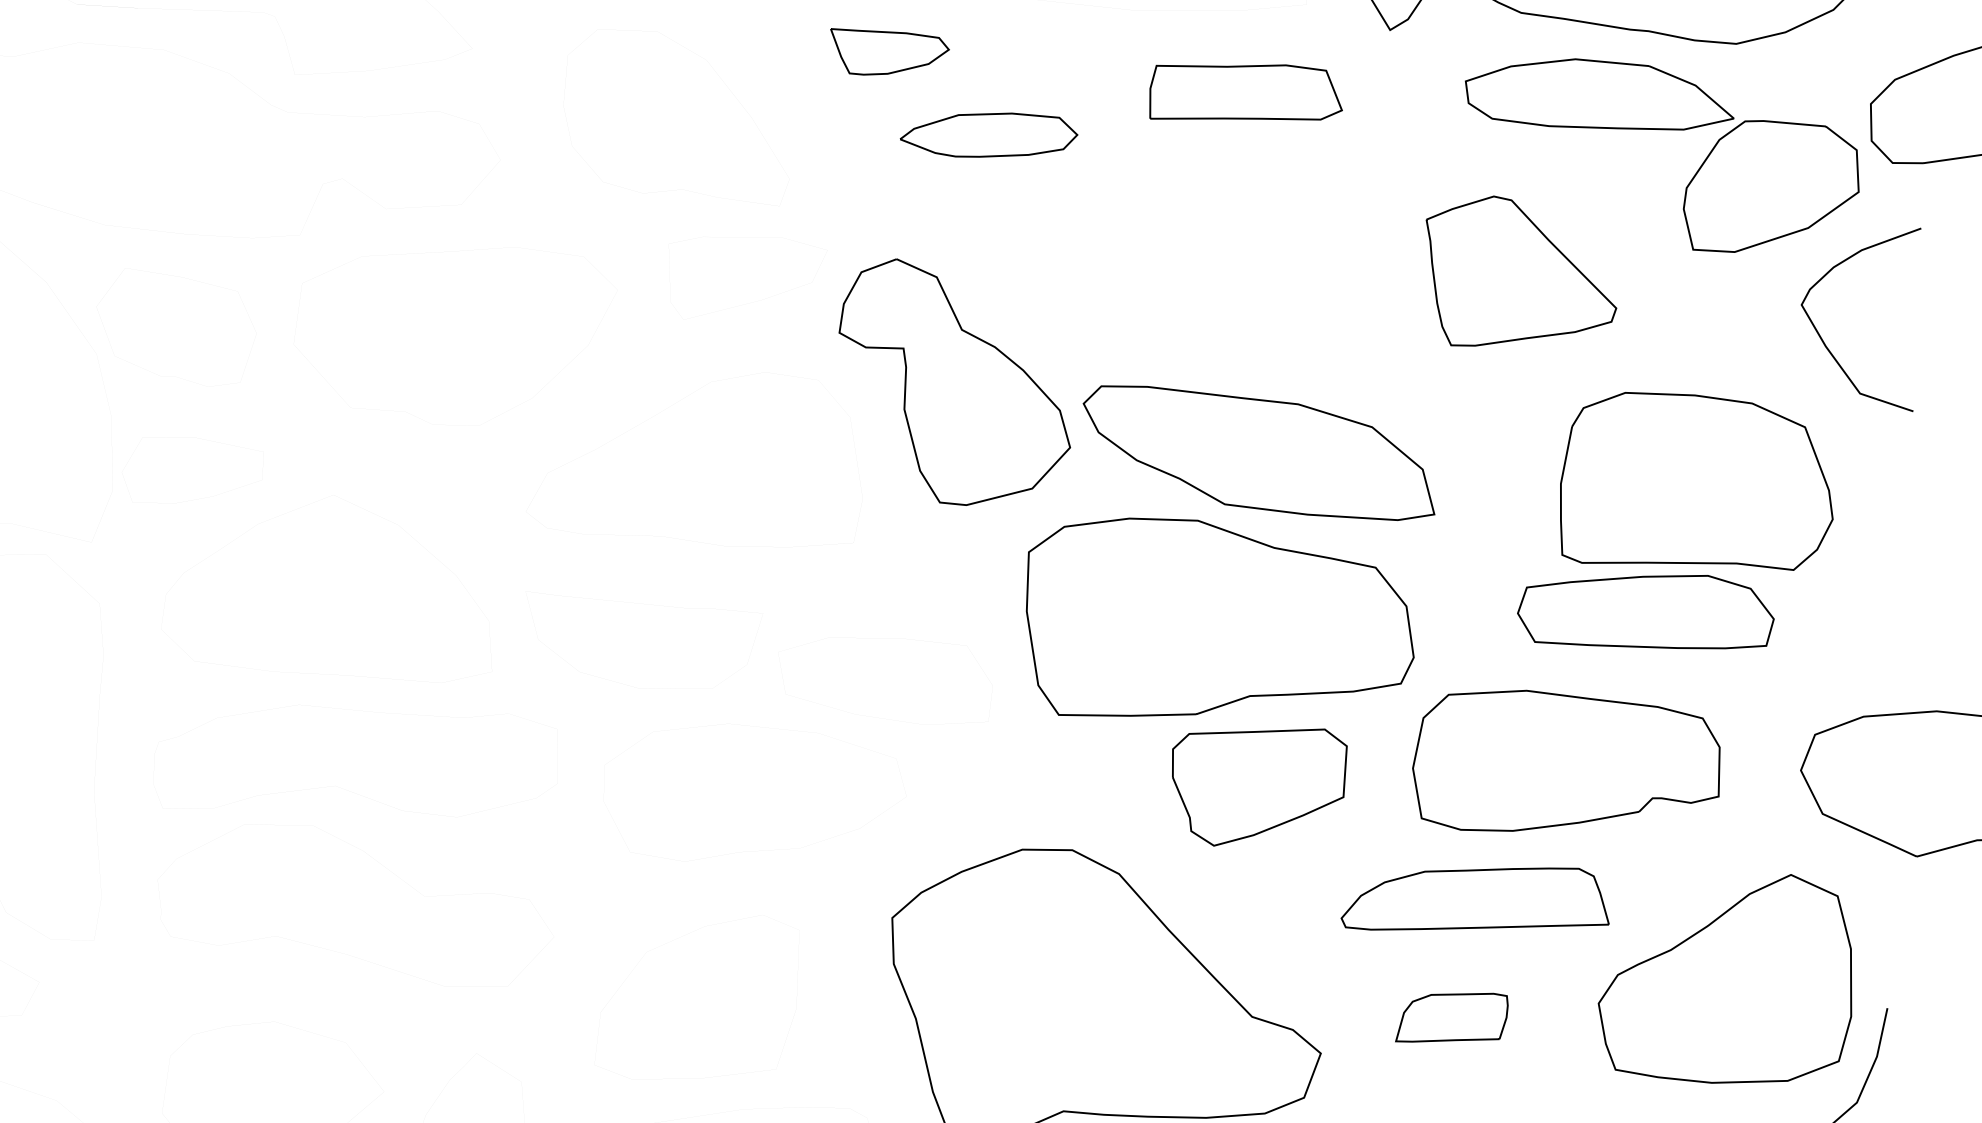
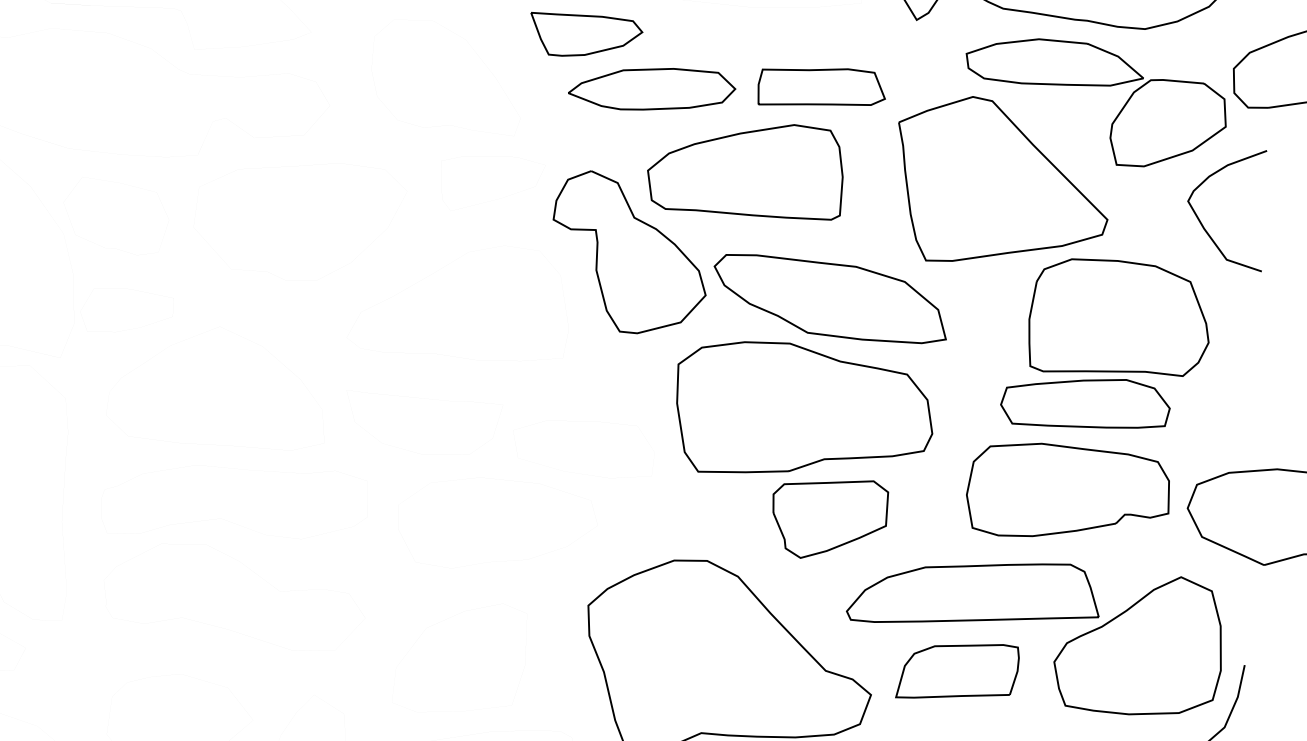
part: (889, 52) -> (586, 34), size x1.43
part: (1245, 91) -> (821, 86), moved
part: (989, 135) -> (652, 89), size x1.43
part: (1130, 261) -> (745, 172), added
part: (1521, 270) -> (1003, 178), size x1.67
part: (1565, 760) -> (1067, 489), moved
part: (1474, 898) -> (972, 592), size x1.43
part: (1451, 1017) -> (957, 671), size x1.67

